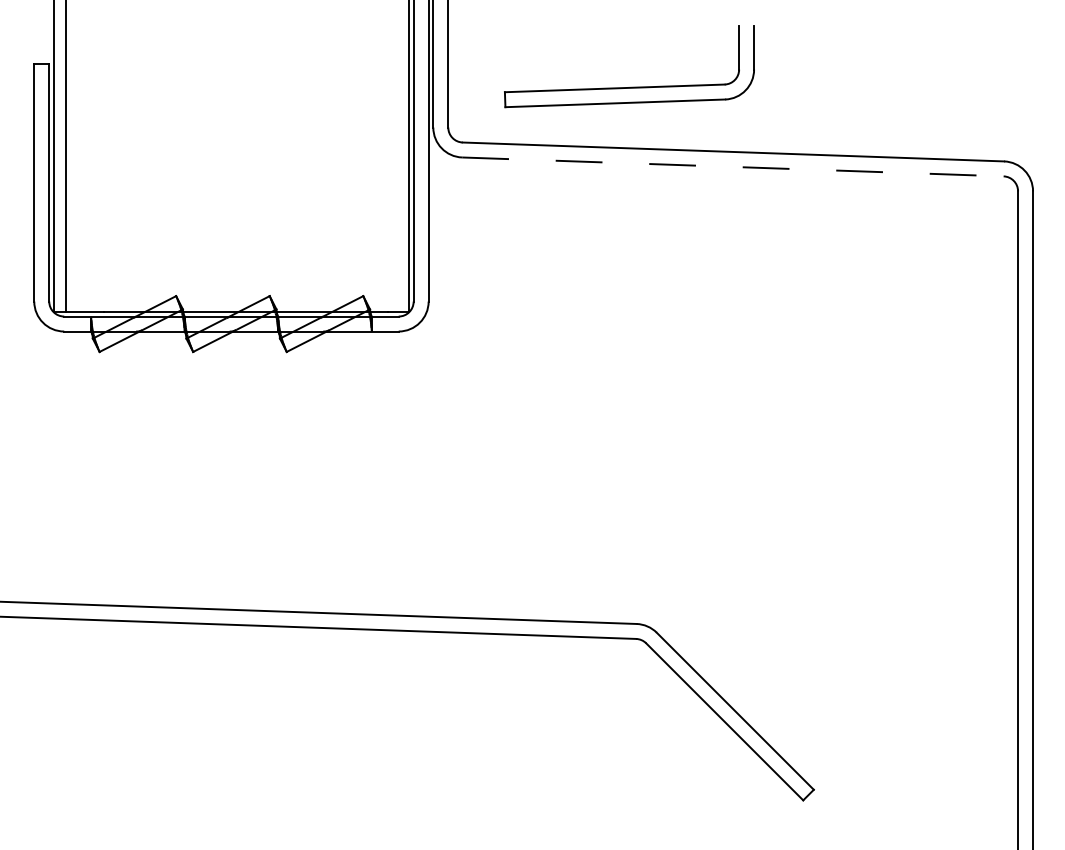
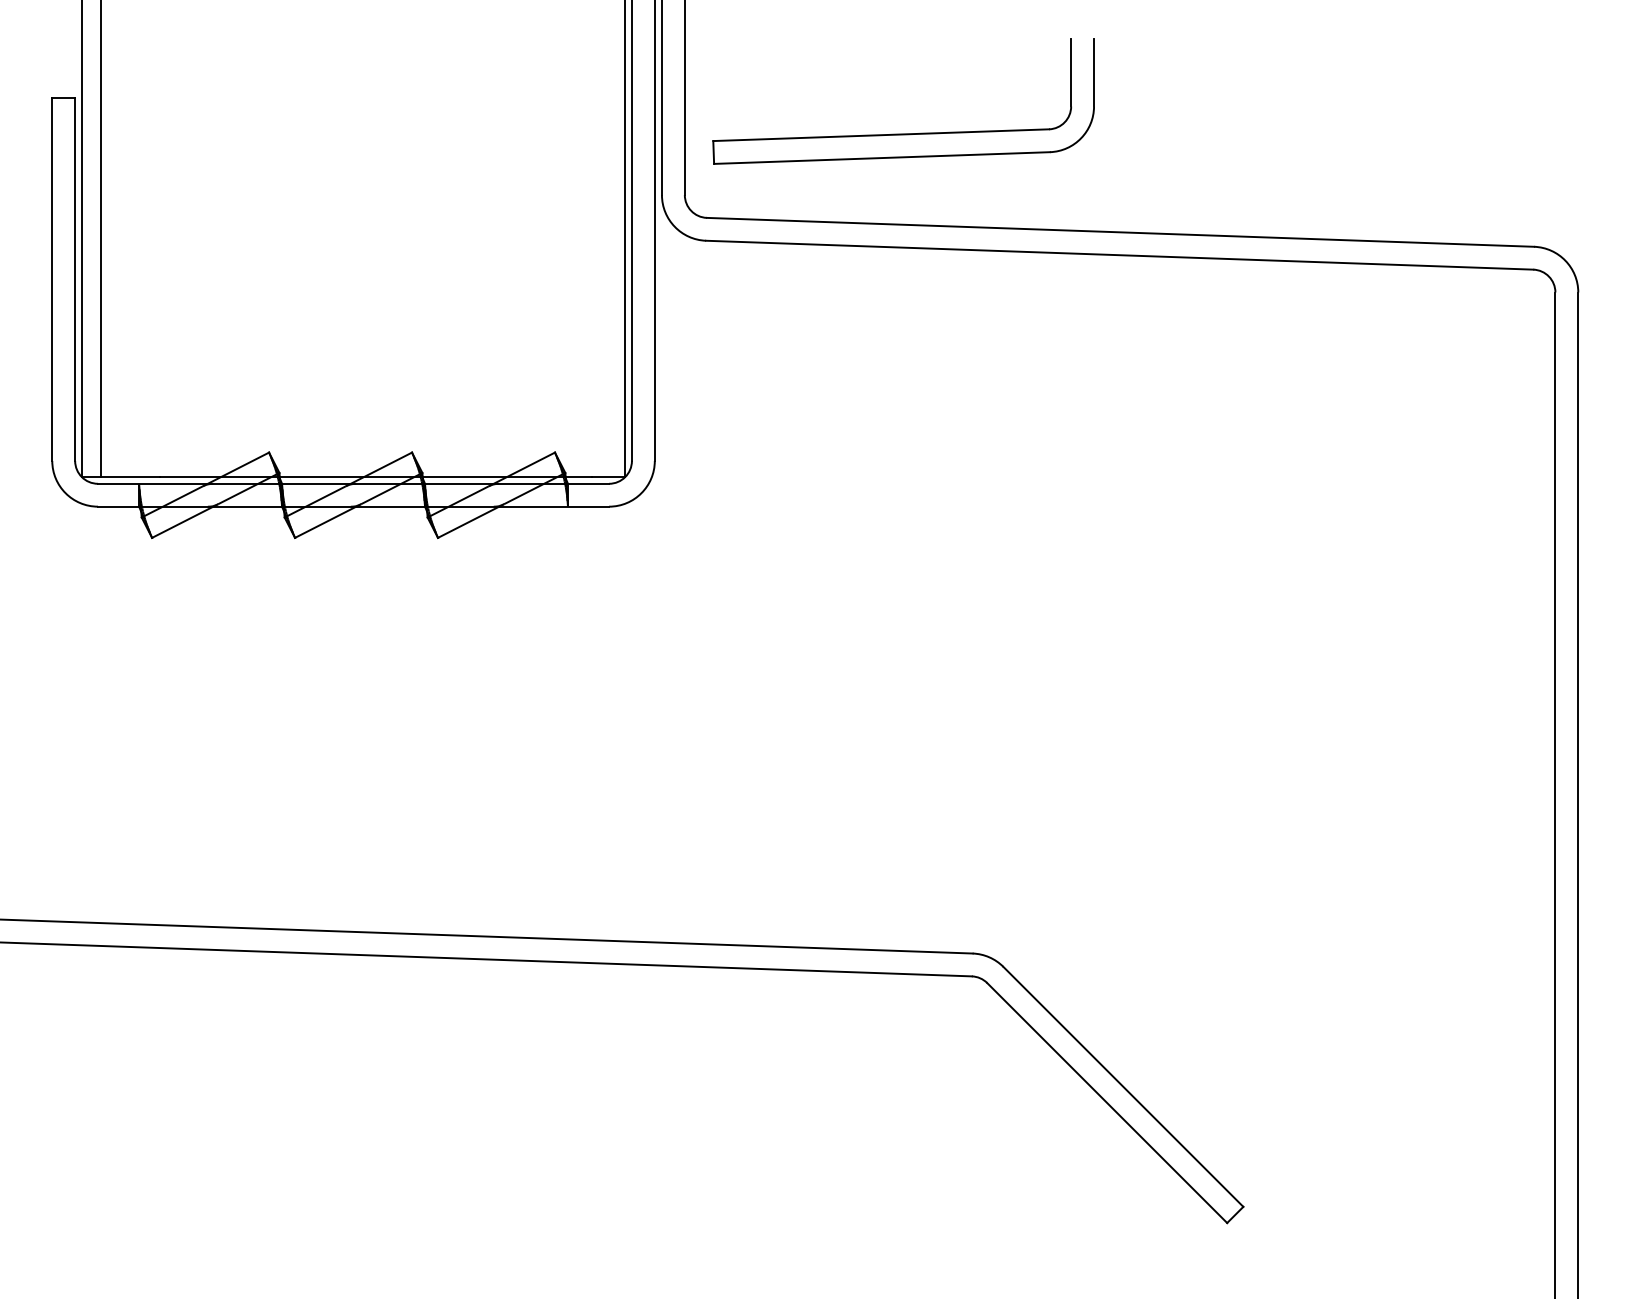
part: (630, 86) -> (905, 132), moved
line: (732, 166) -> (1119, 254), dashed -> solid

